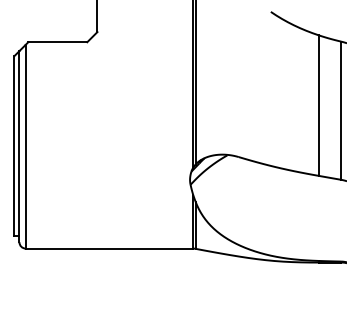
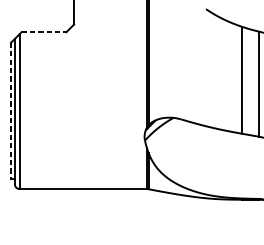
line: (58, 42) -> (44, 32), solid -> dashed
line: (14, 146) -> (11, 111), solid -> dashed

